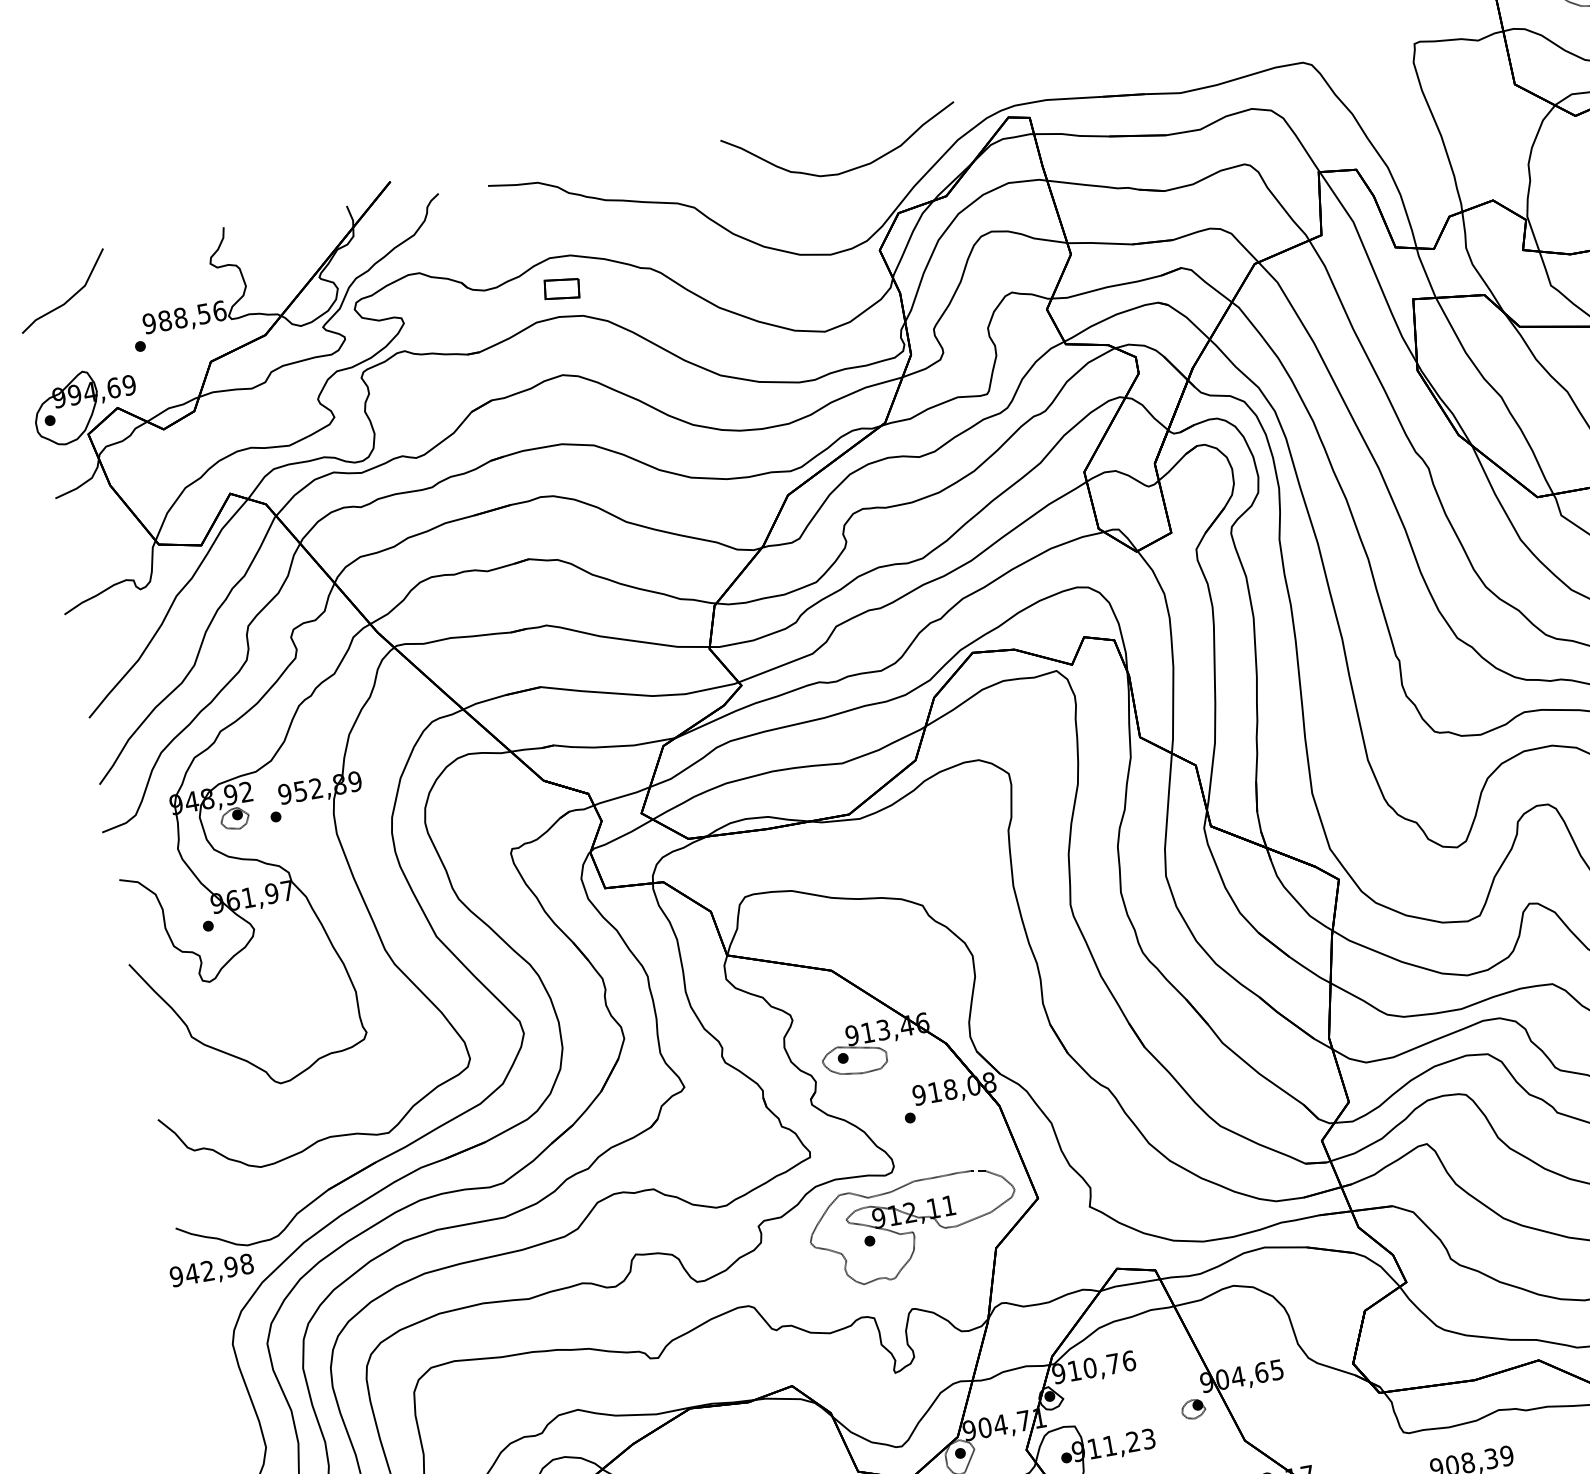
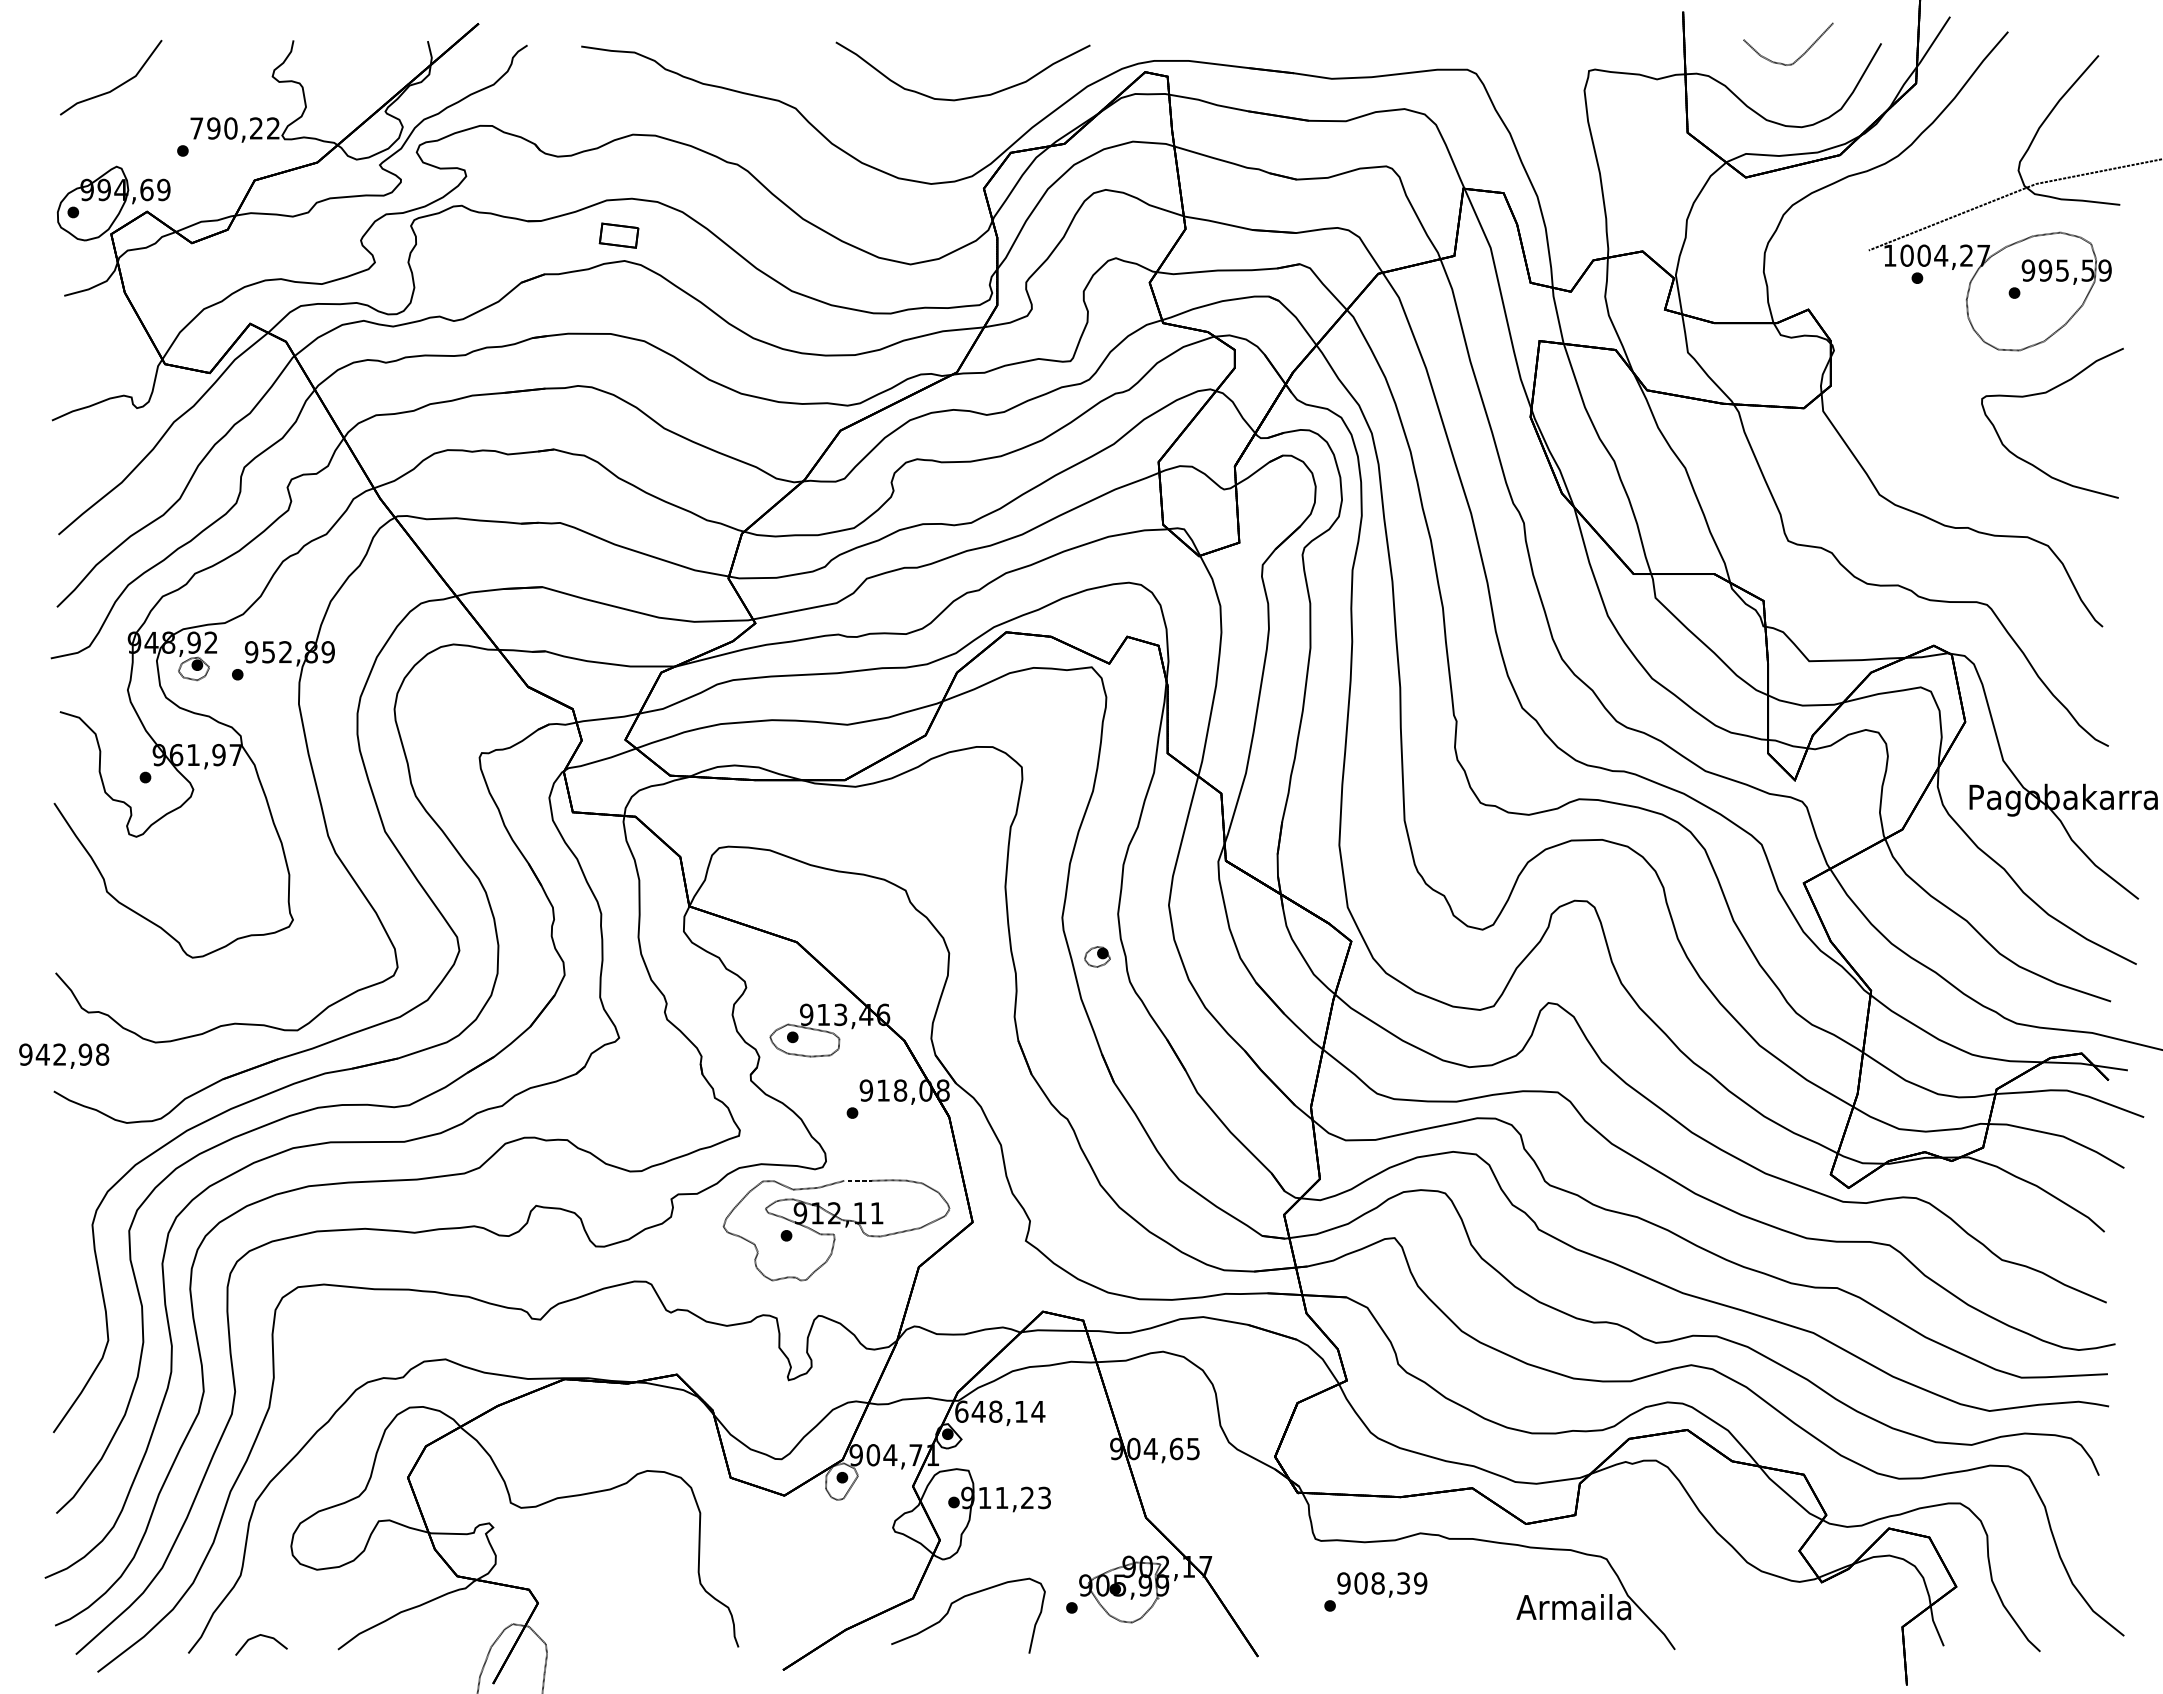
part: (561, 289) -> (618, 235), moved
text: (184, 317) -> (235, 128), 988,56 -> 790,22
text: (212, 1271) -> (64, 1055), moved
text: (1094, 1367) -> (1000, 1411), 910,76 -> 648,14
part: (1193, 1408) -> (1097, 956), moved

